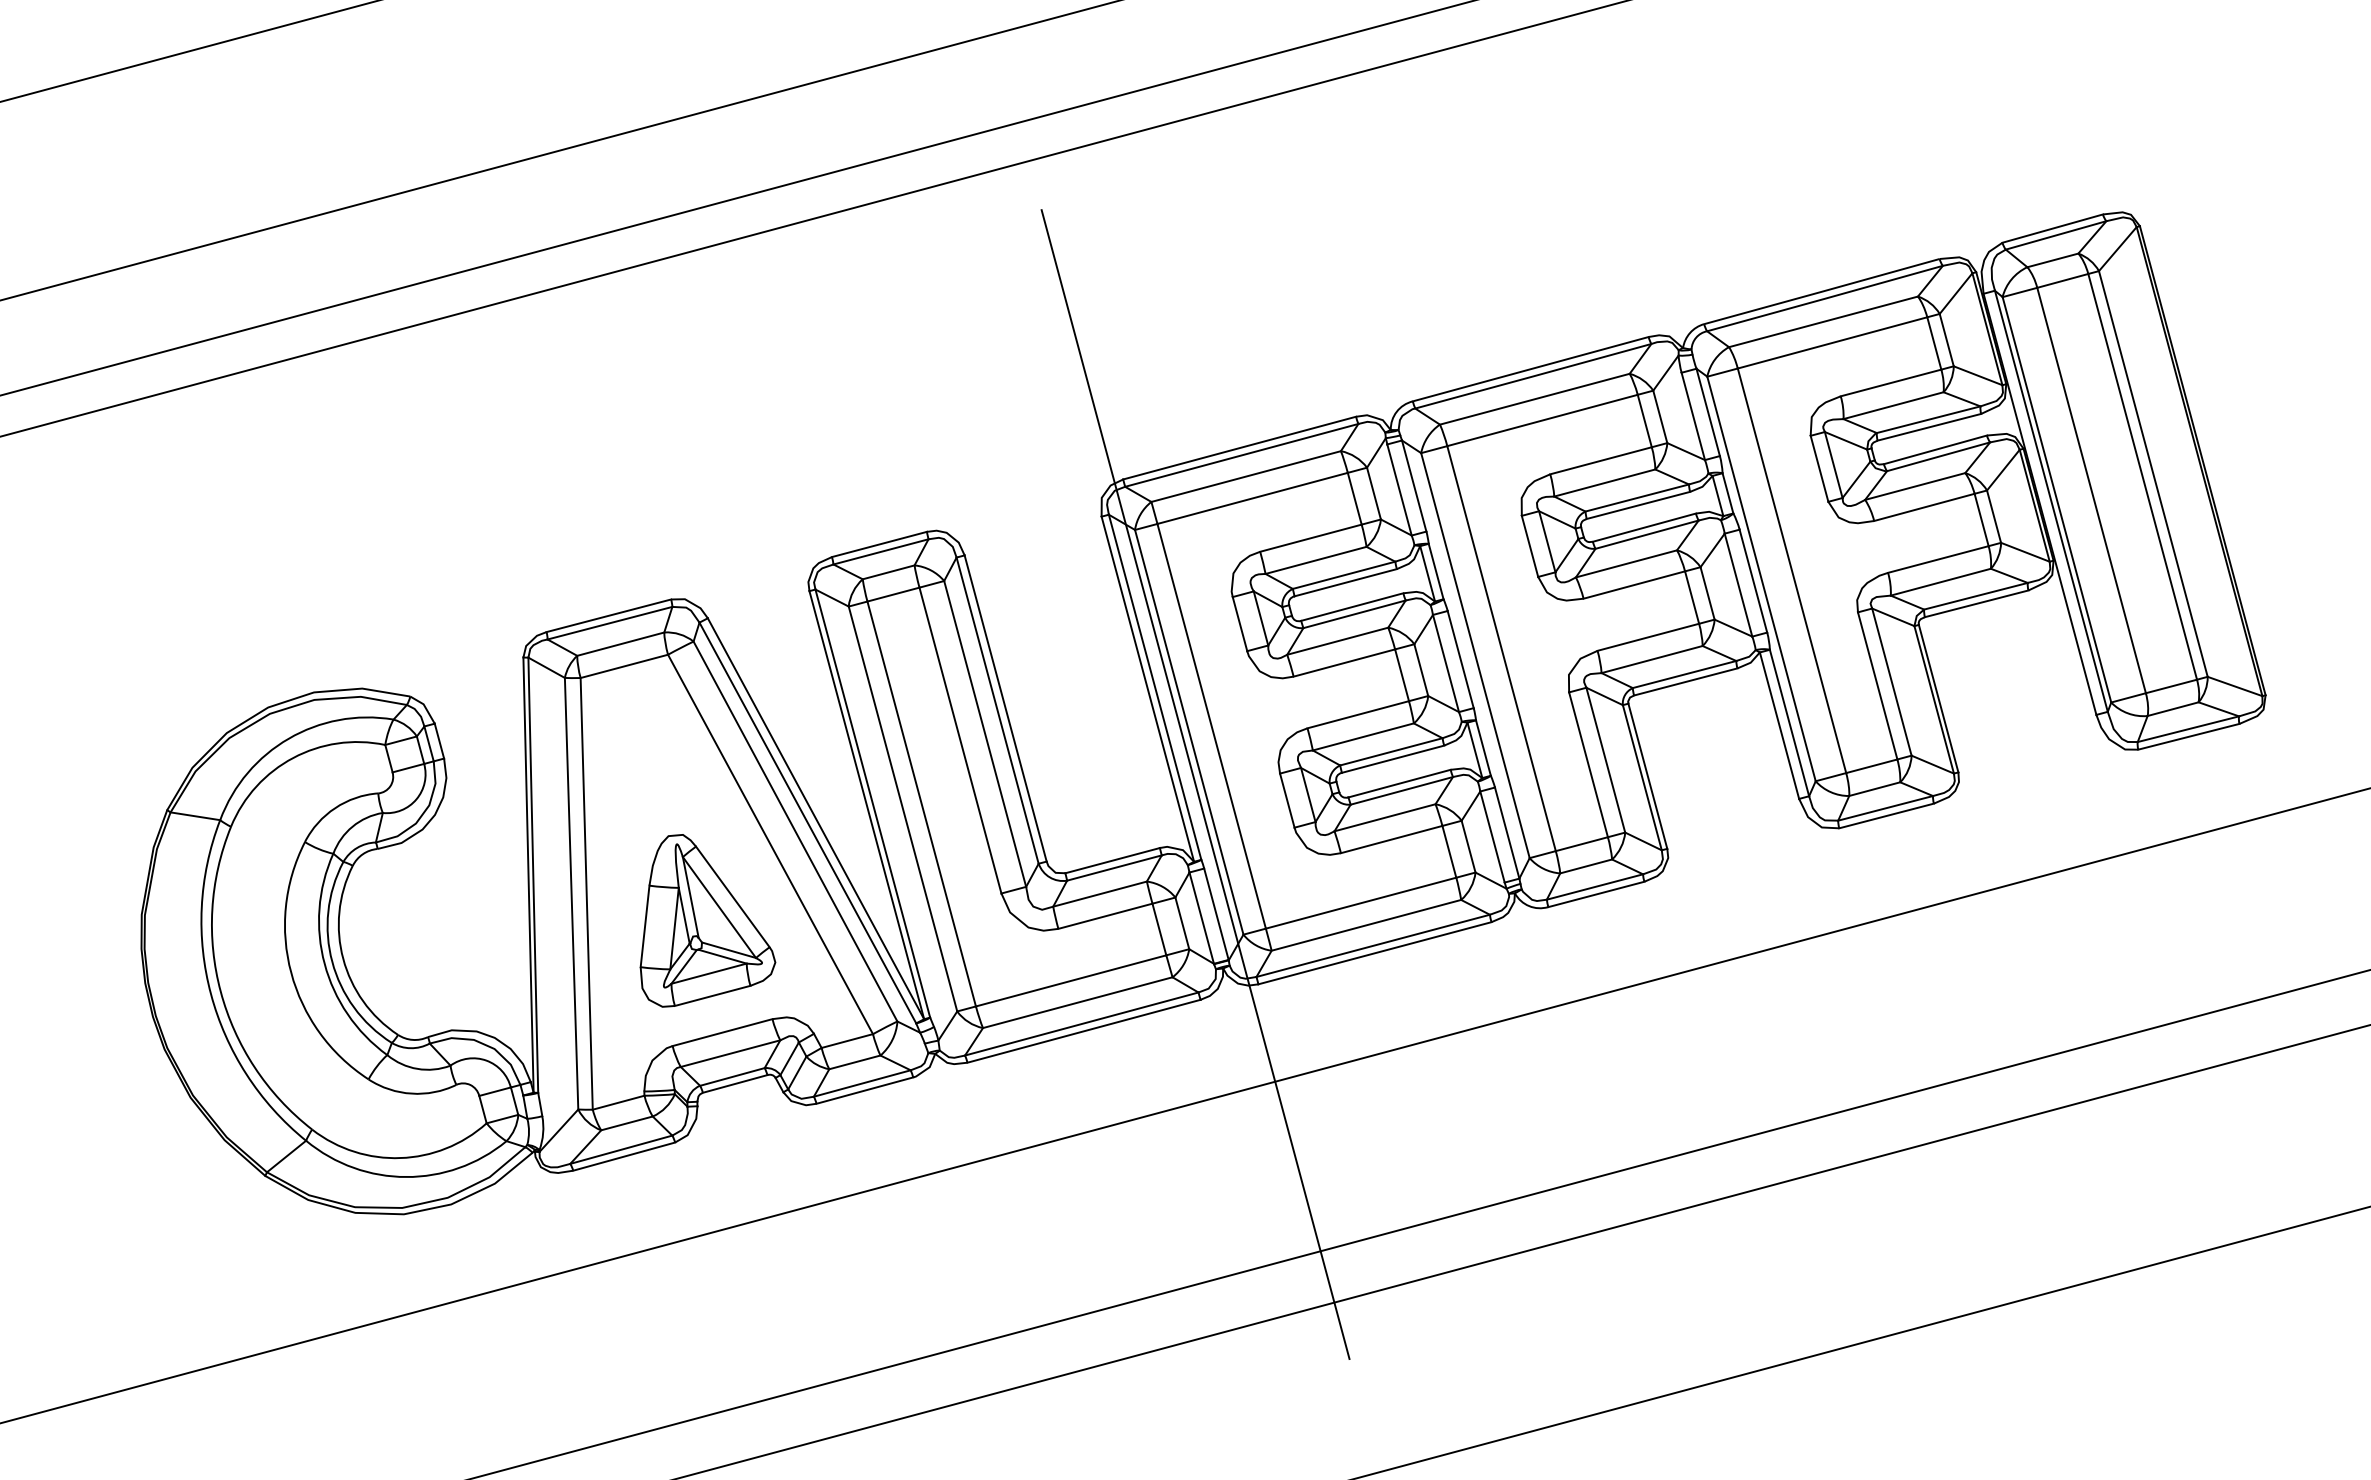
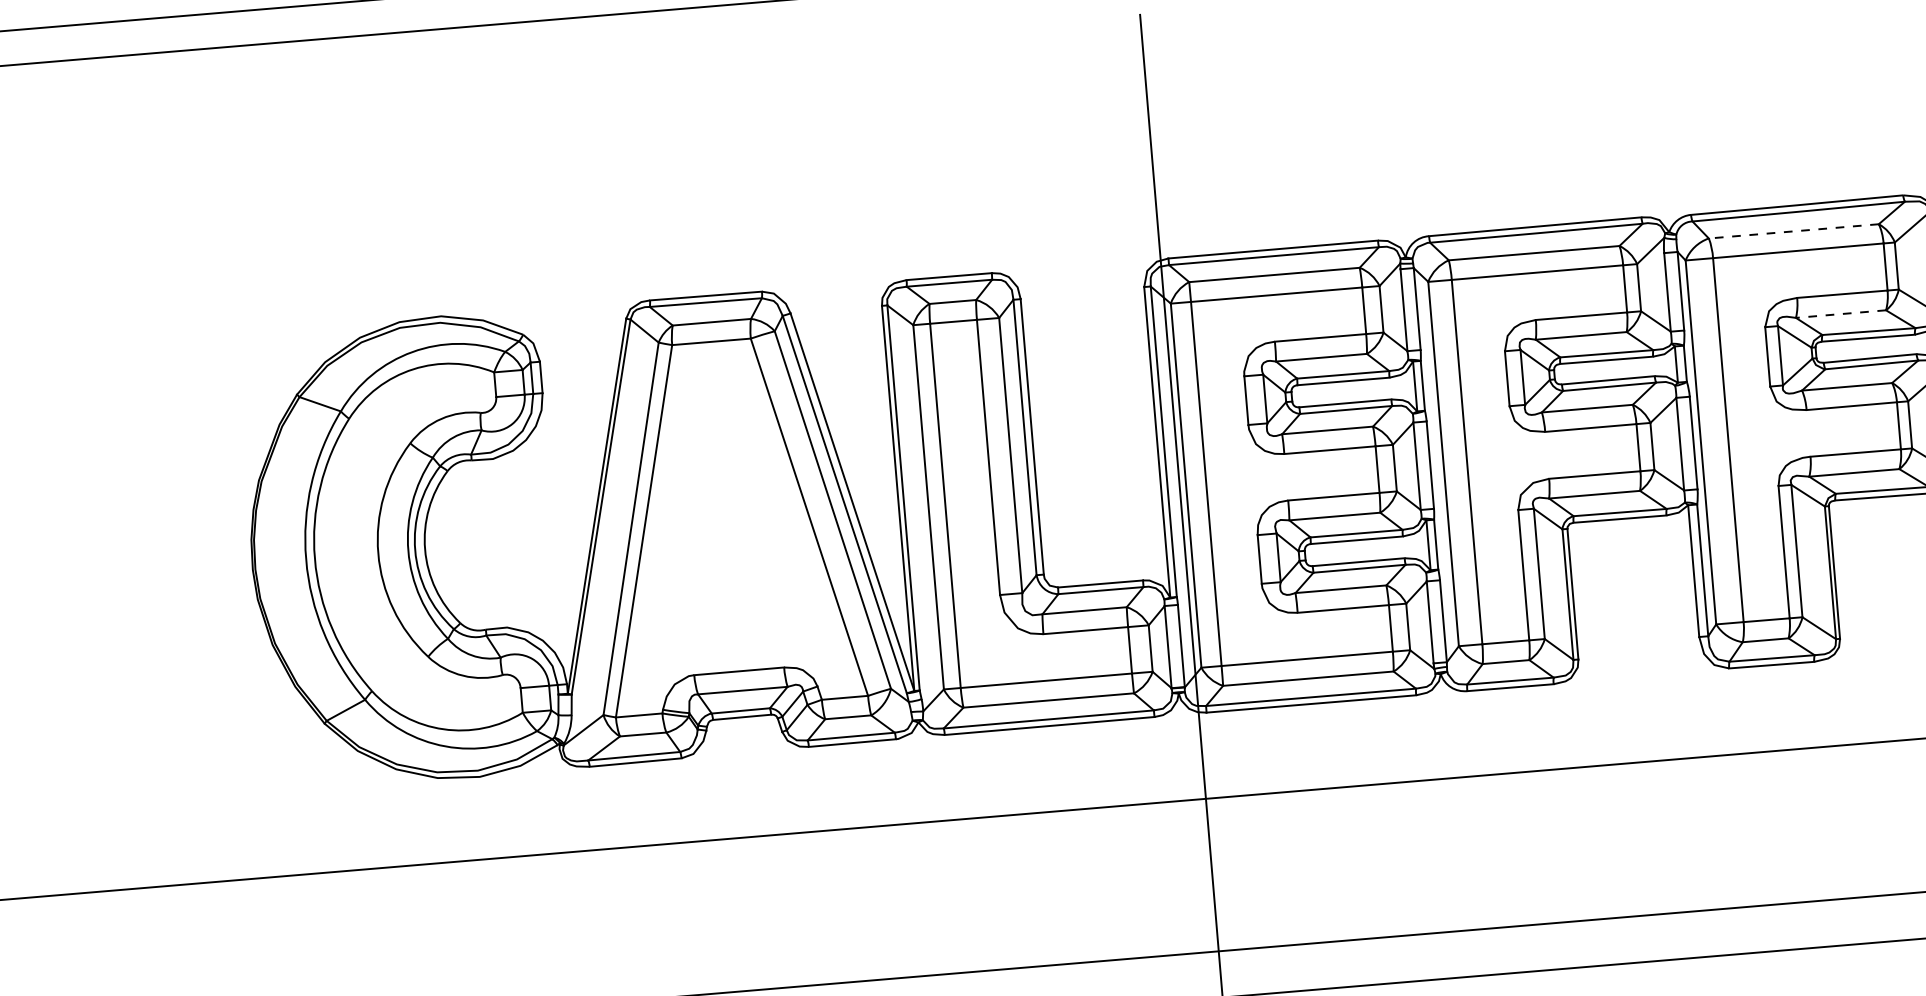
line: (1823, 321) -> (1793, 231), solid -> dashed
line: (1893, 405) -> (1841, 313), solid -> dashed
part: (707, 920) -> (743, 572), removed

